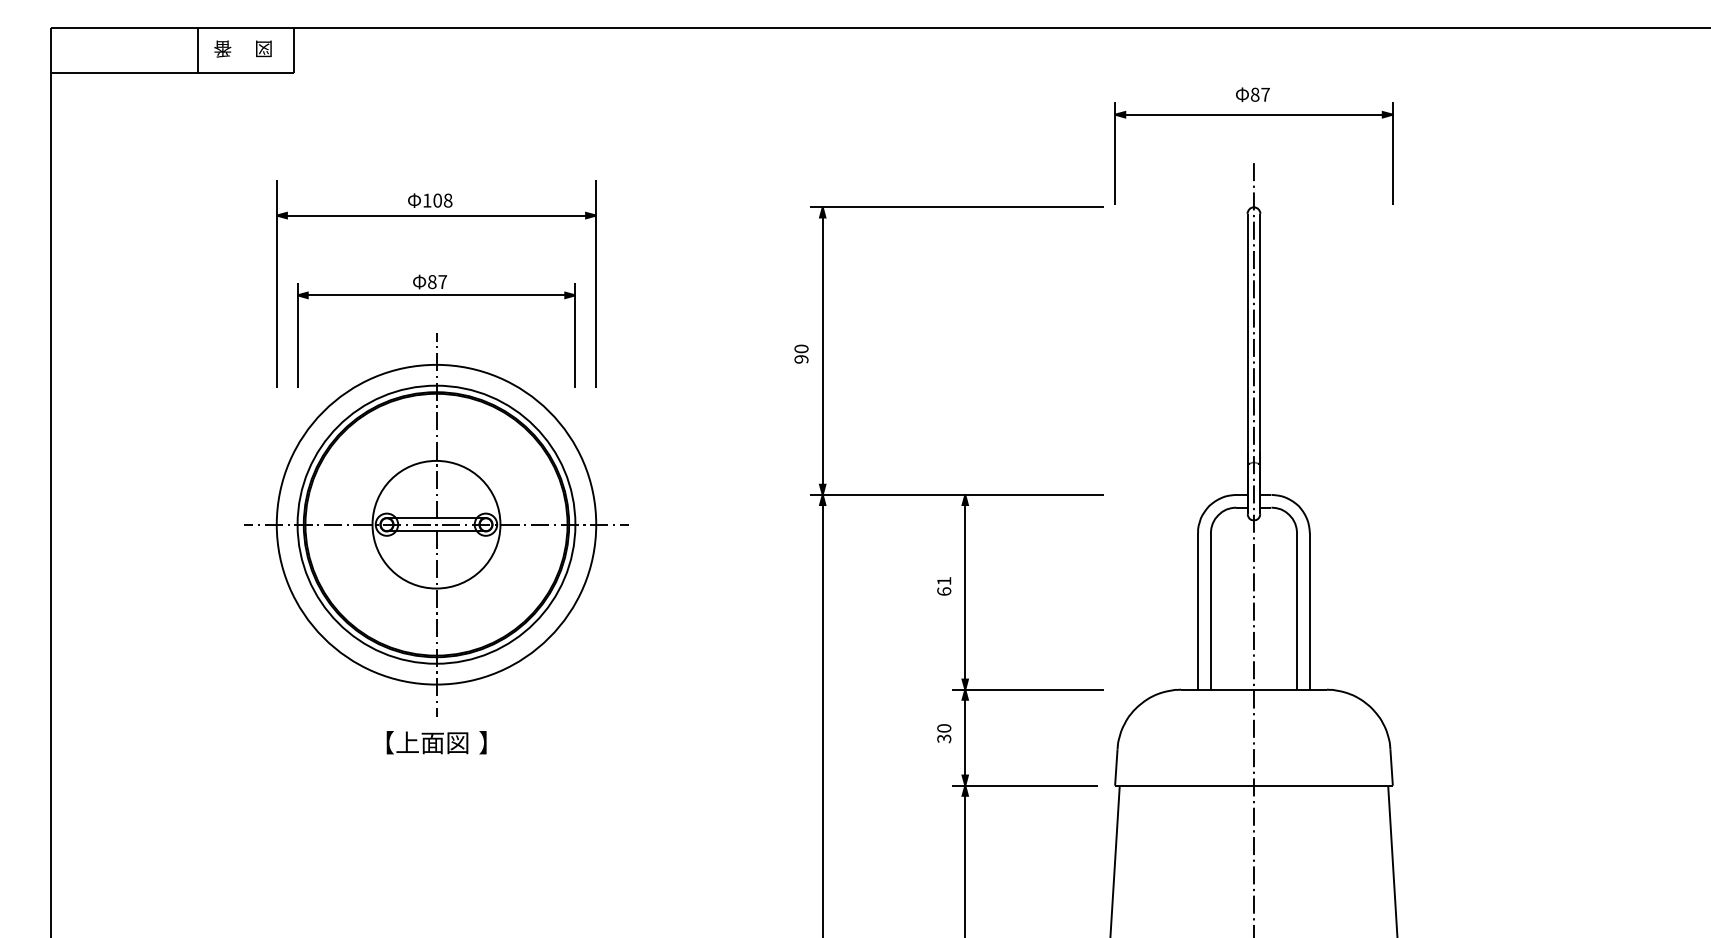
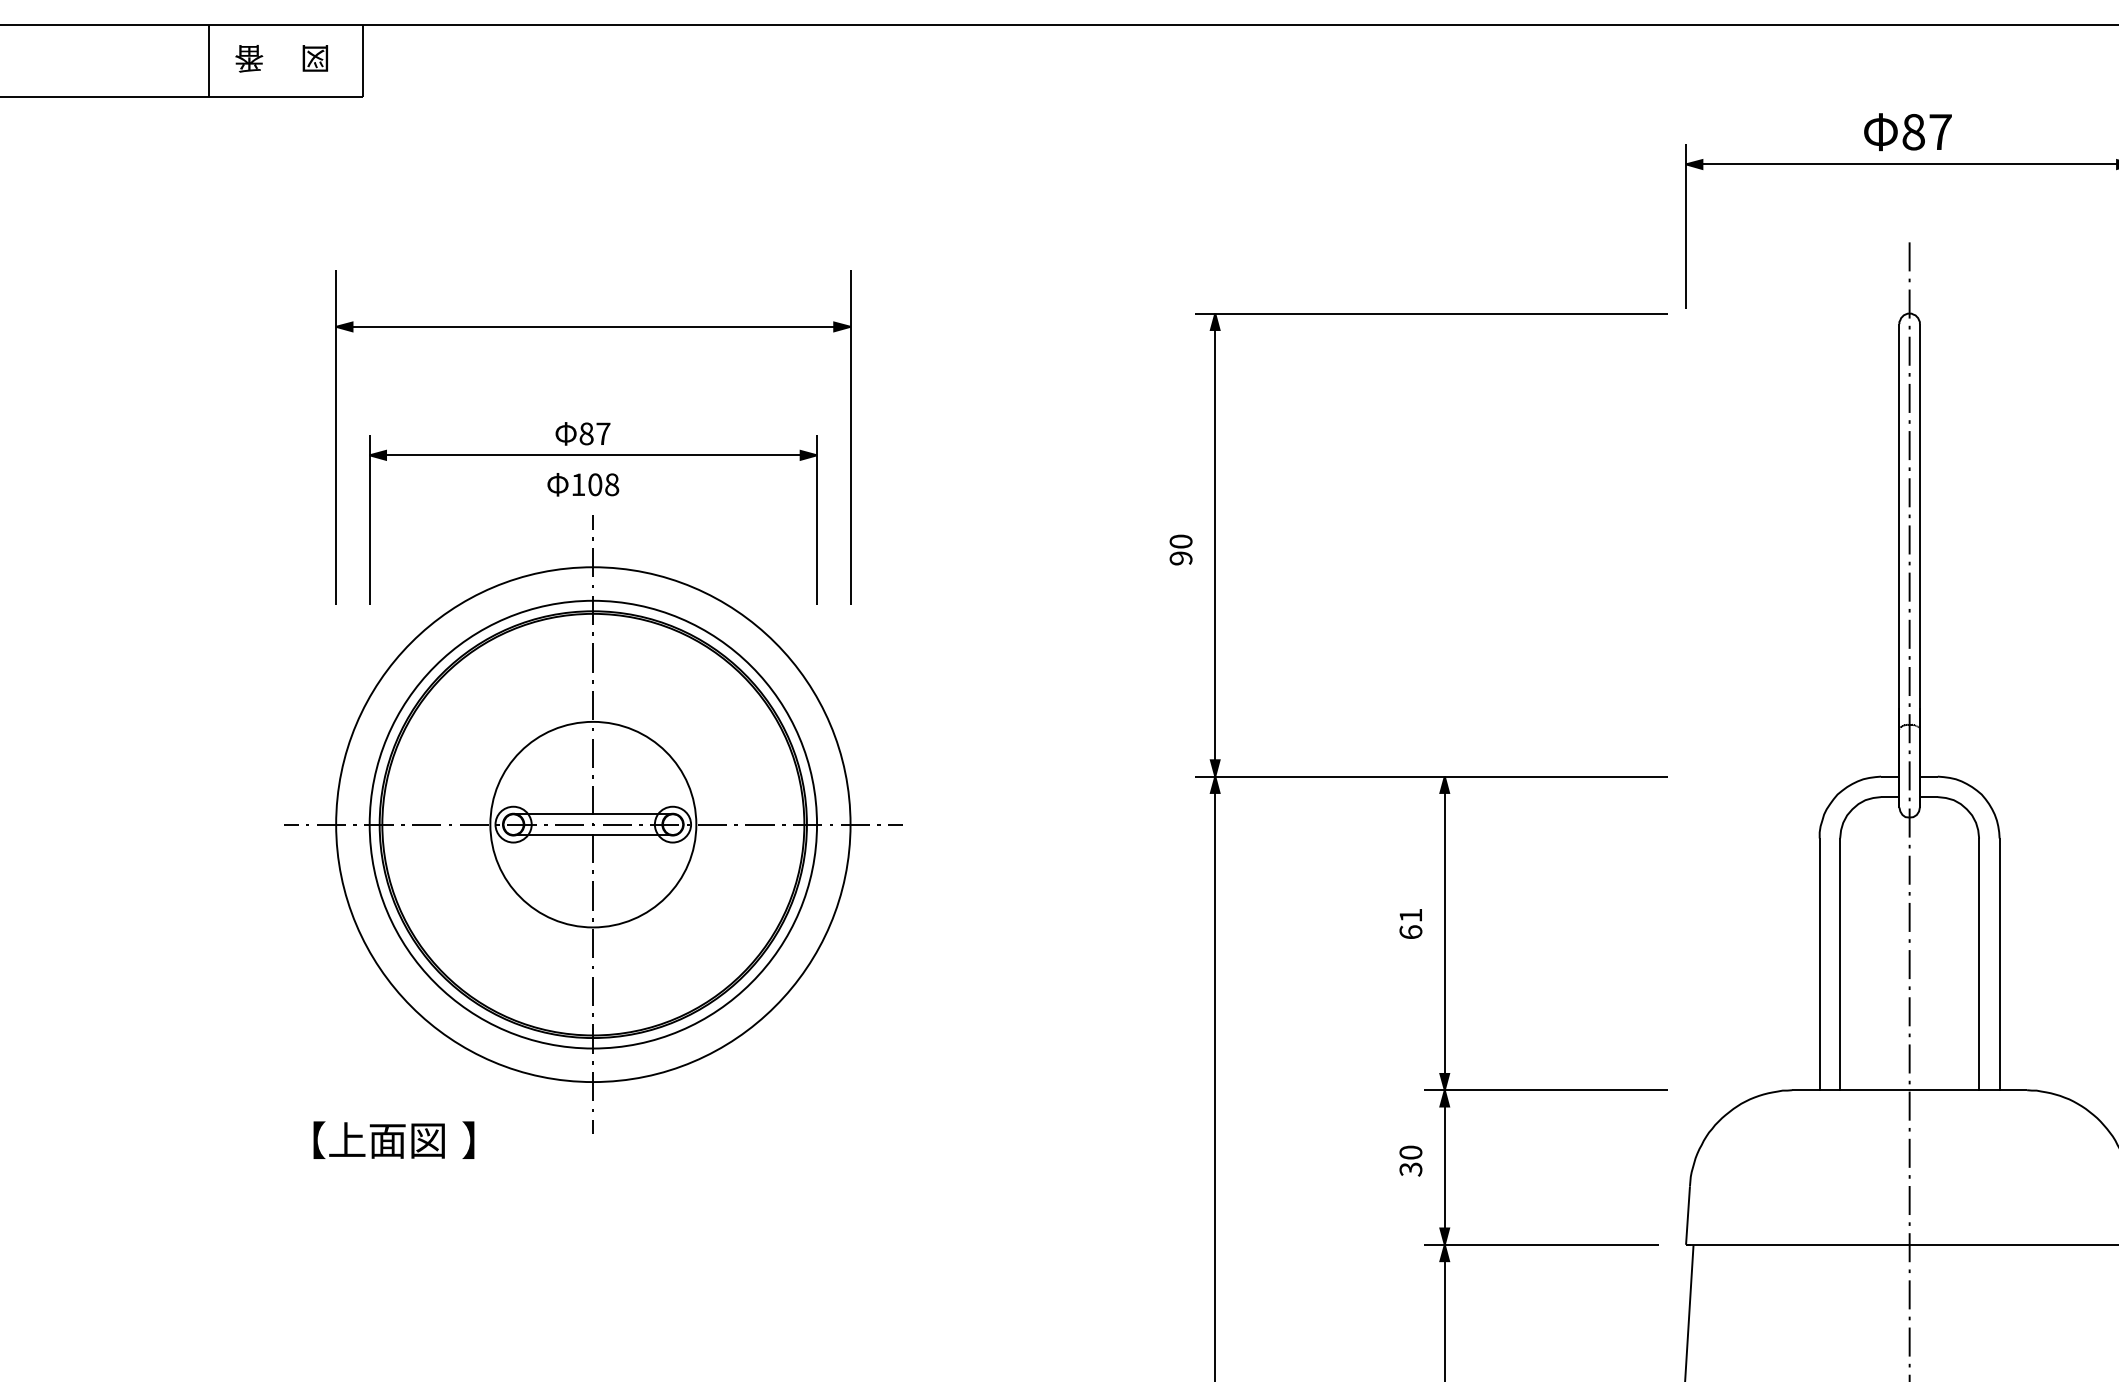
part: (1252, 94) -> (1907, 131), size x1.6
text: (430, 200) -> (583, 484), moved
part: (436, 742) -> (393, 1139), moved

